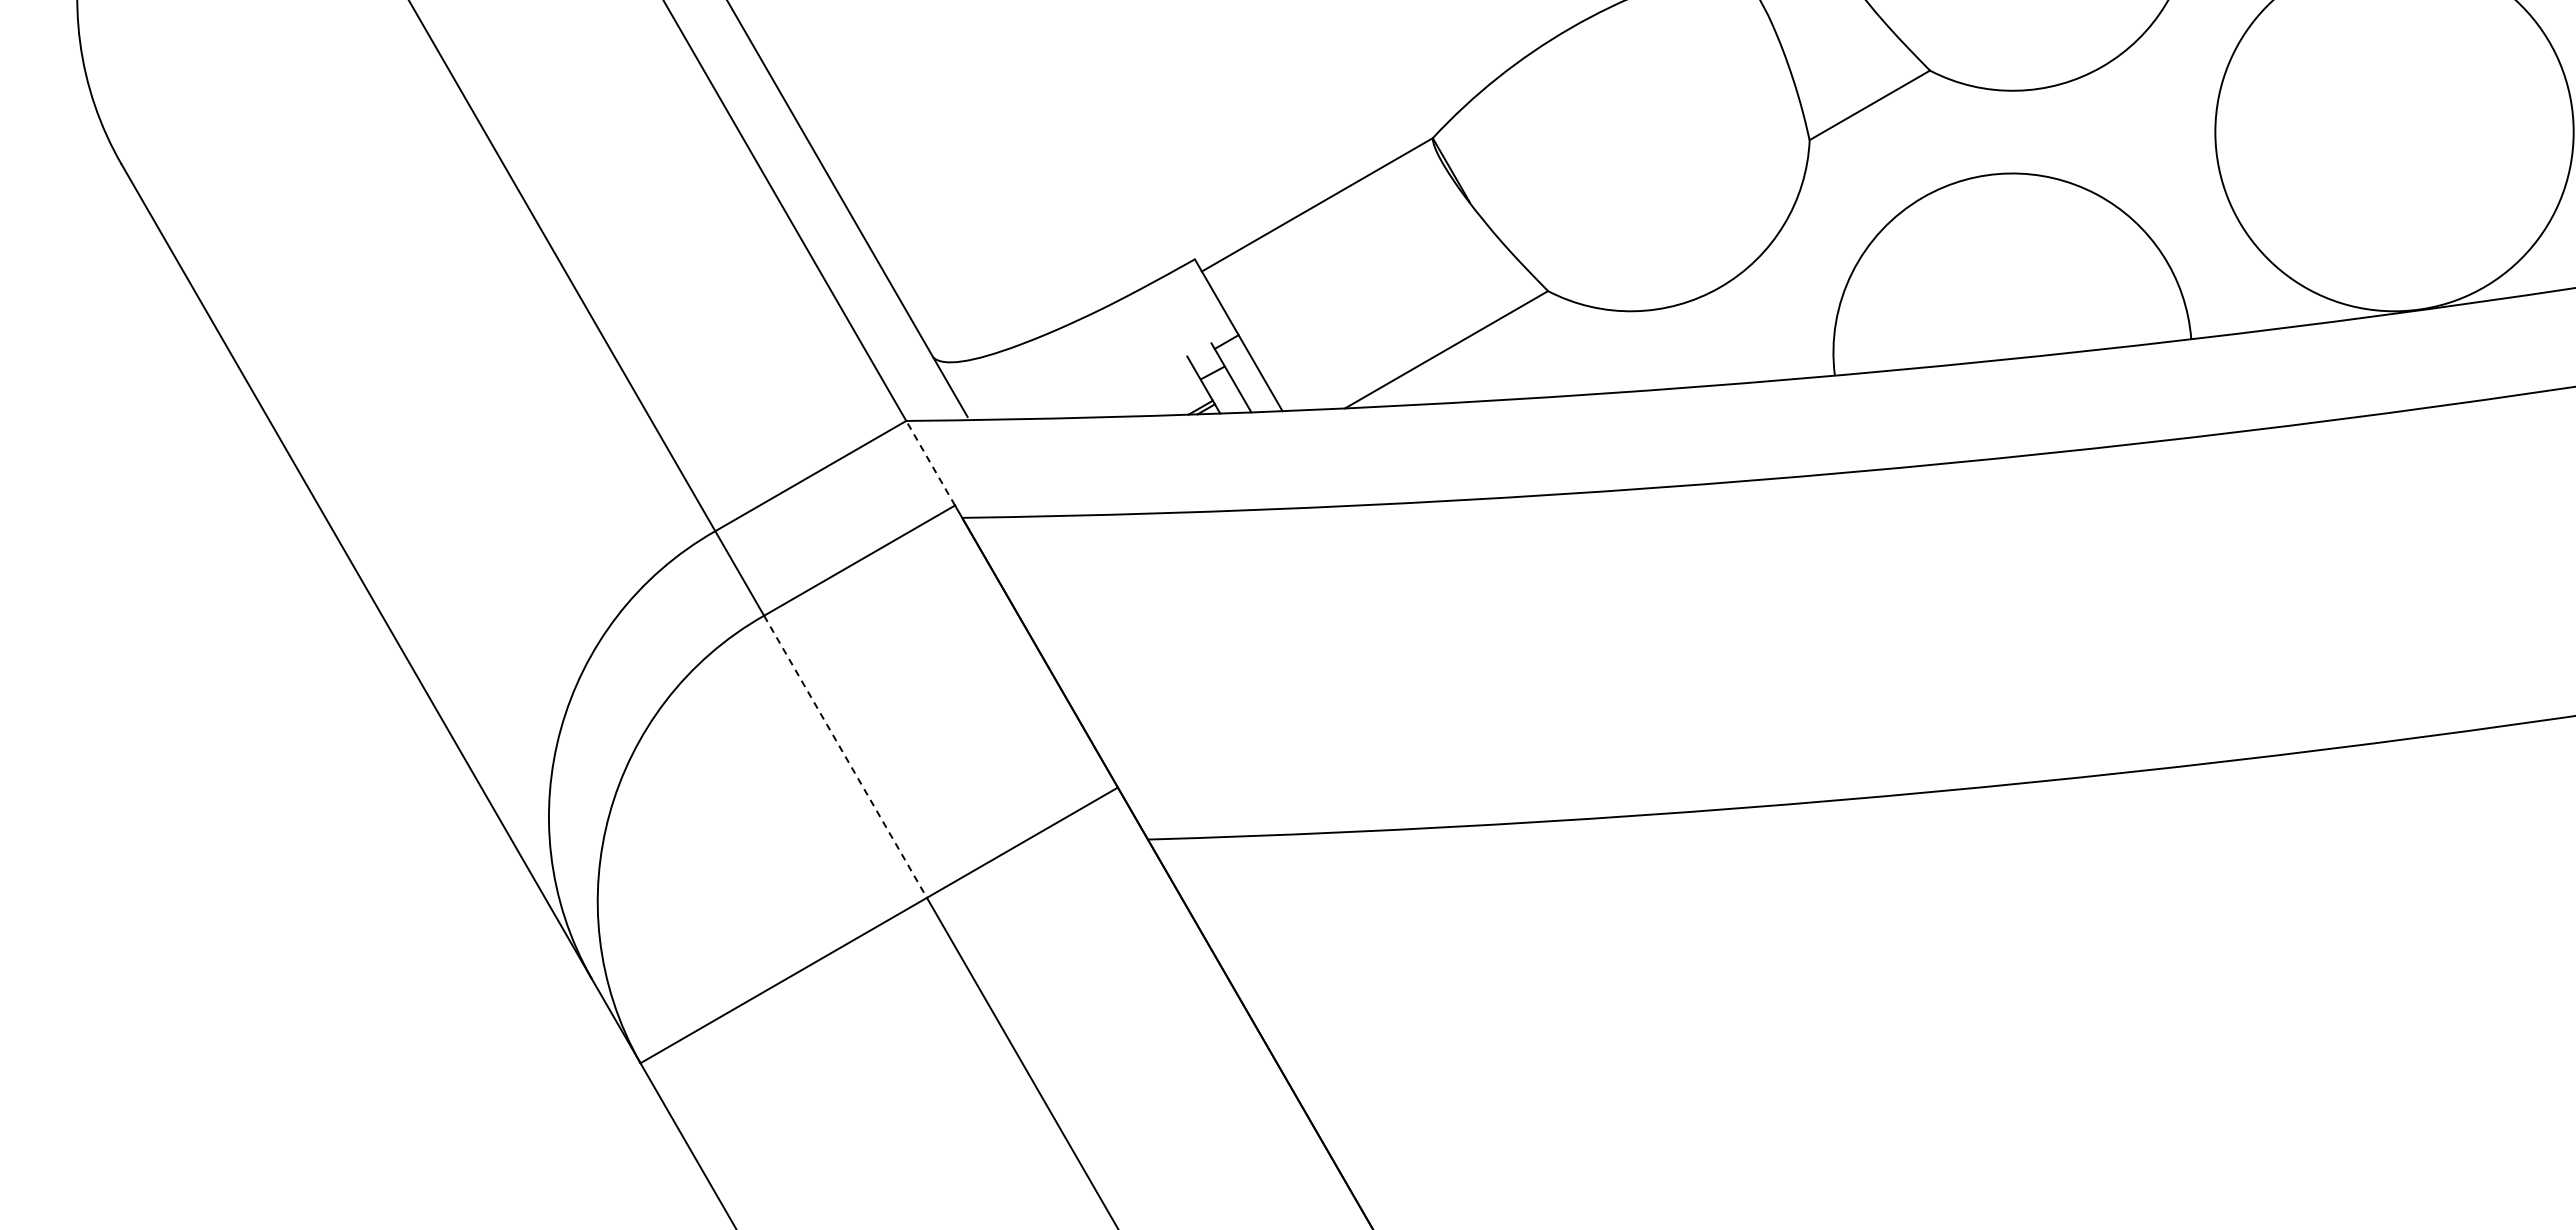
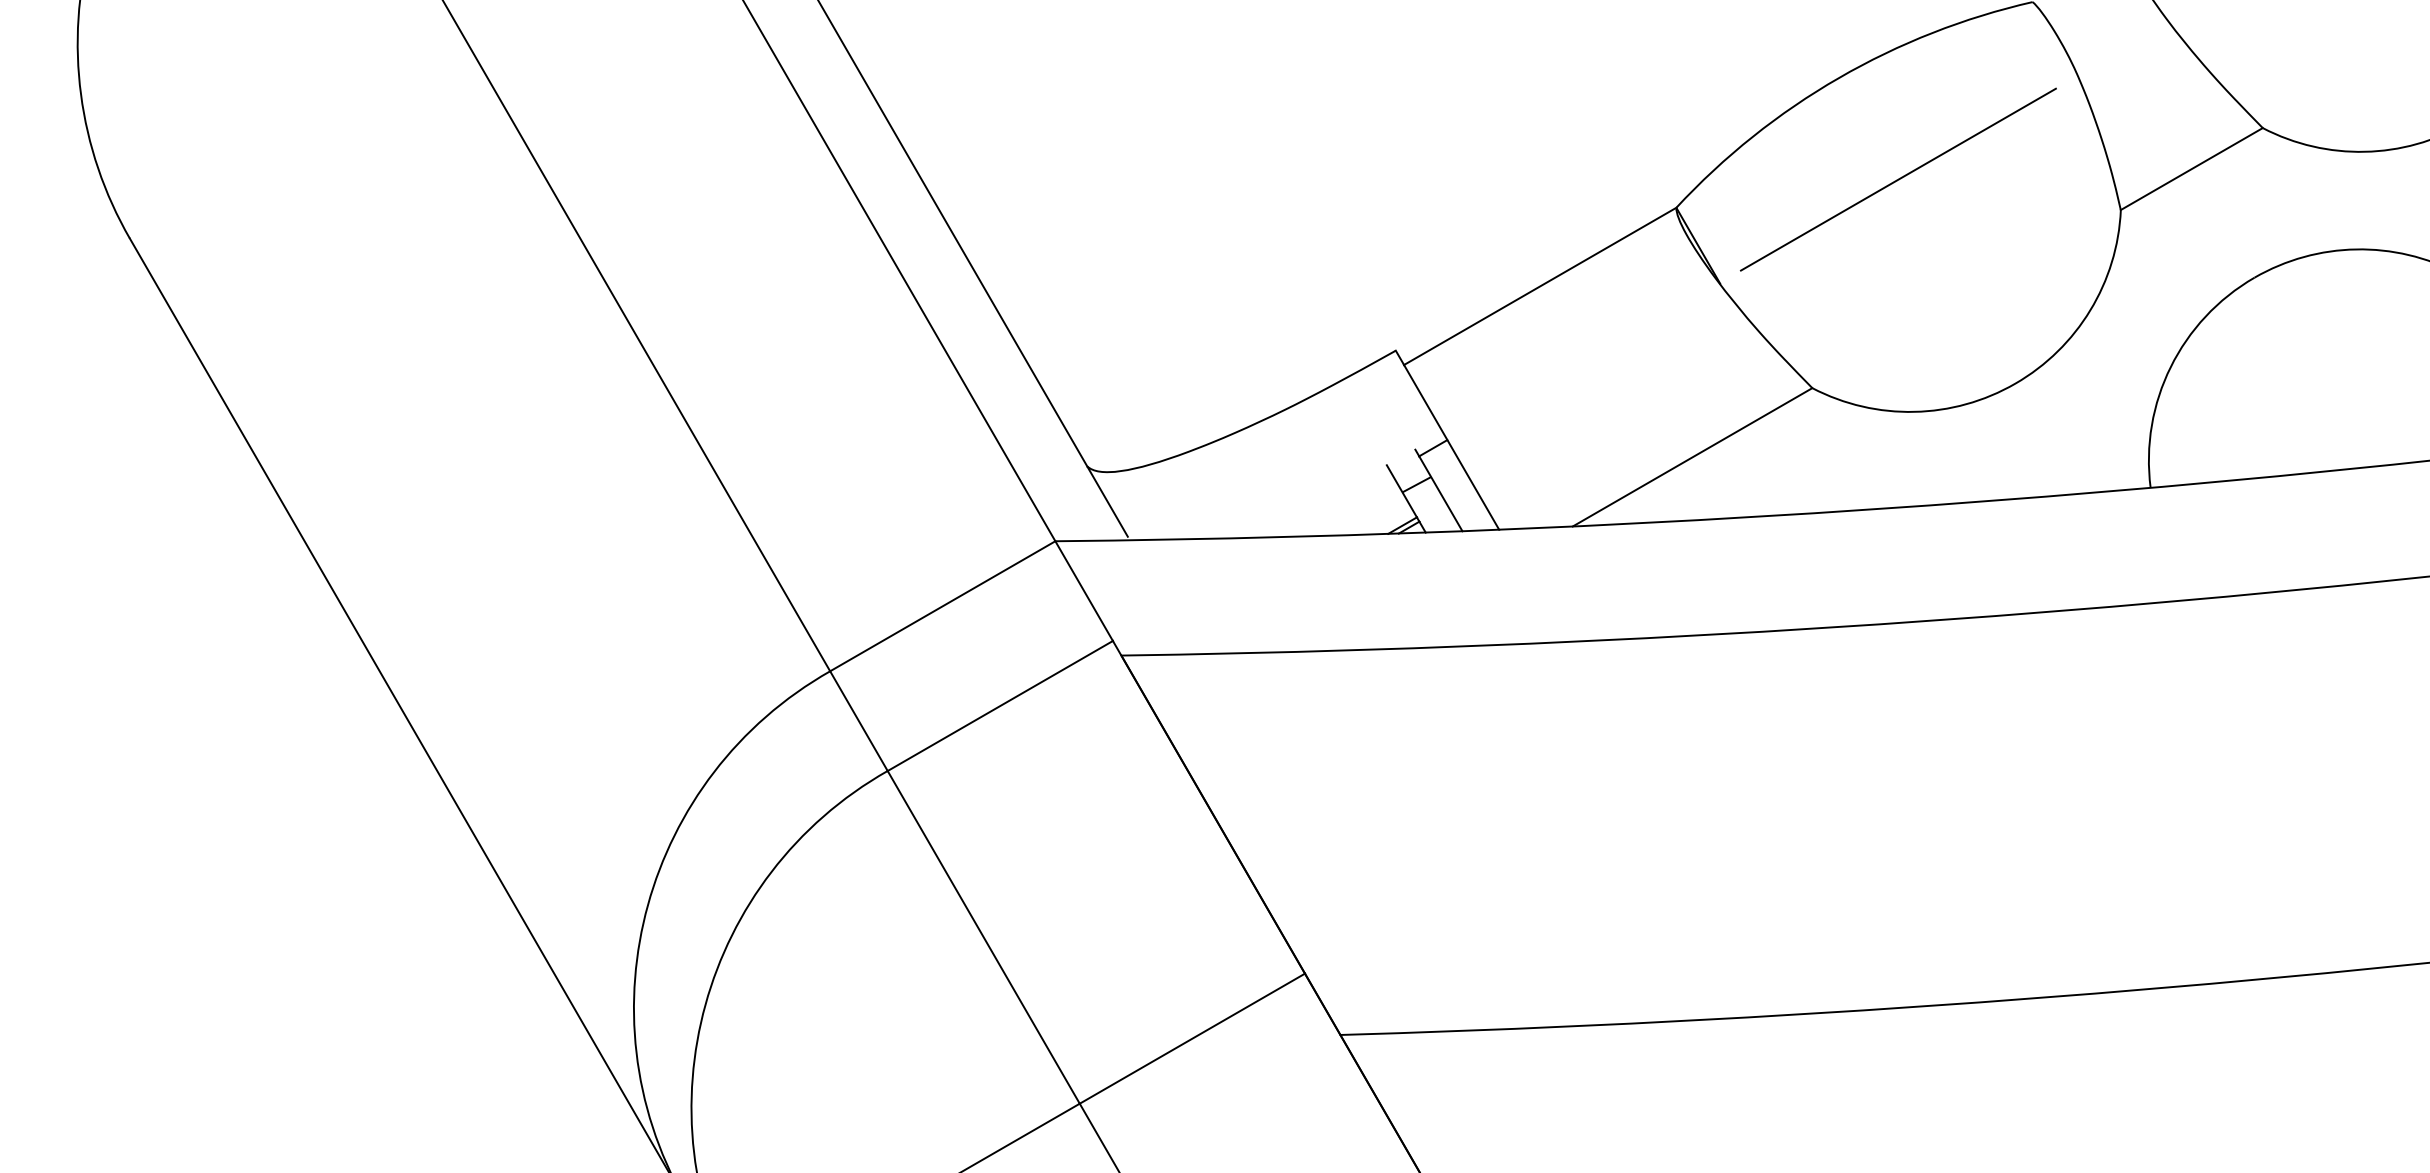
line: (1620, 114) -> (1897, 179), added
line: (930, 463) -> (1083, 591), dashed -> solid
line: (845, 756) -> (983, 936), dashed -> solid

